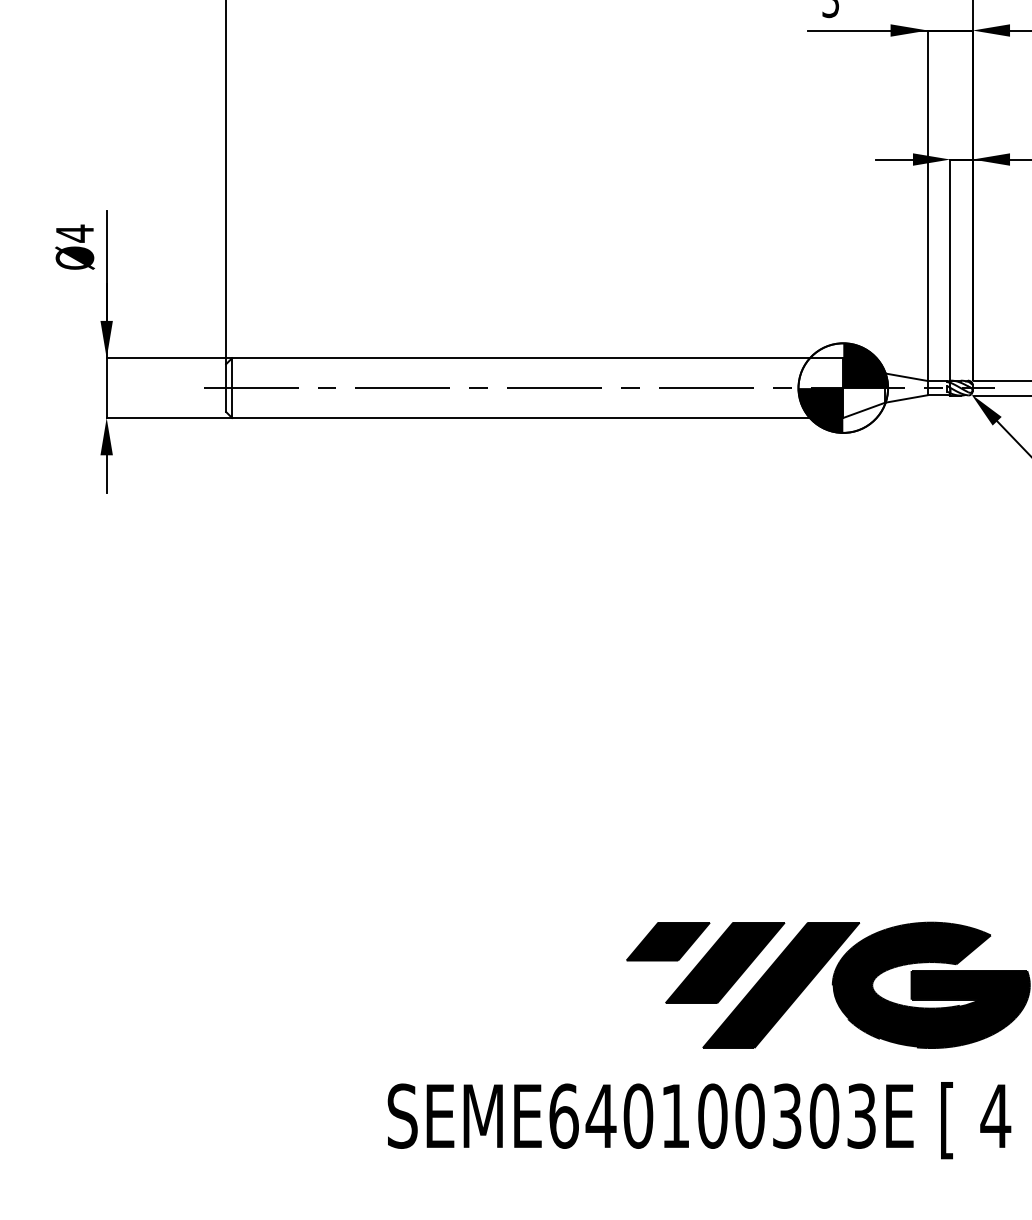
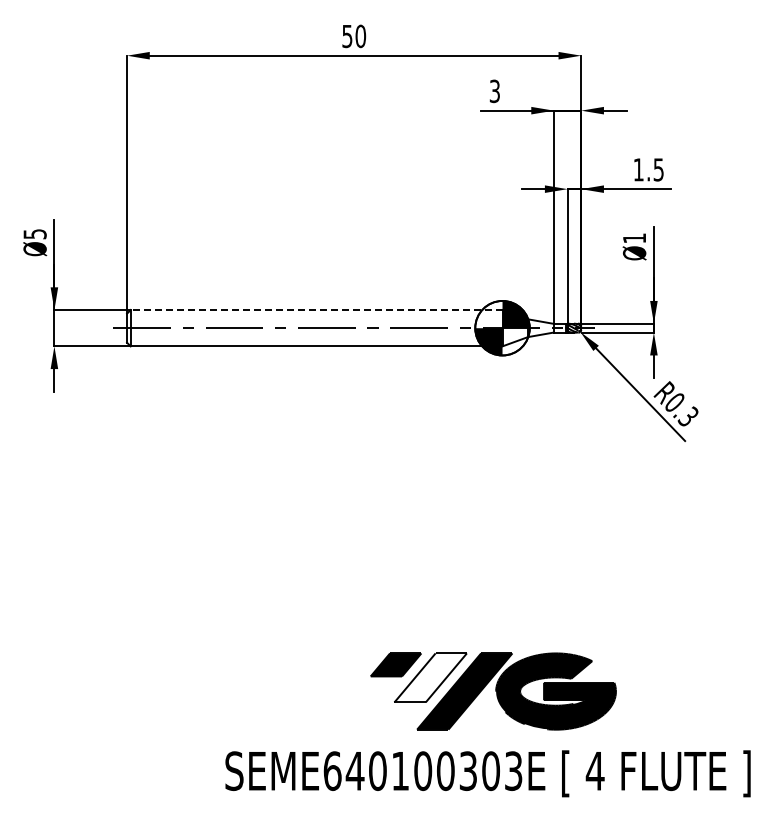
text: (73, 232) -> (34, 233), Ø4 -> Ø5
line: (537, 358) -> (316, 310), solid -> dashed
fill: (724, 962) -> (430, 677), removed

